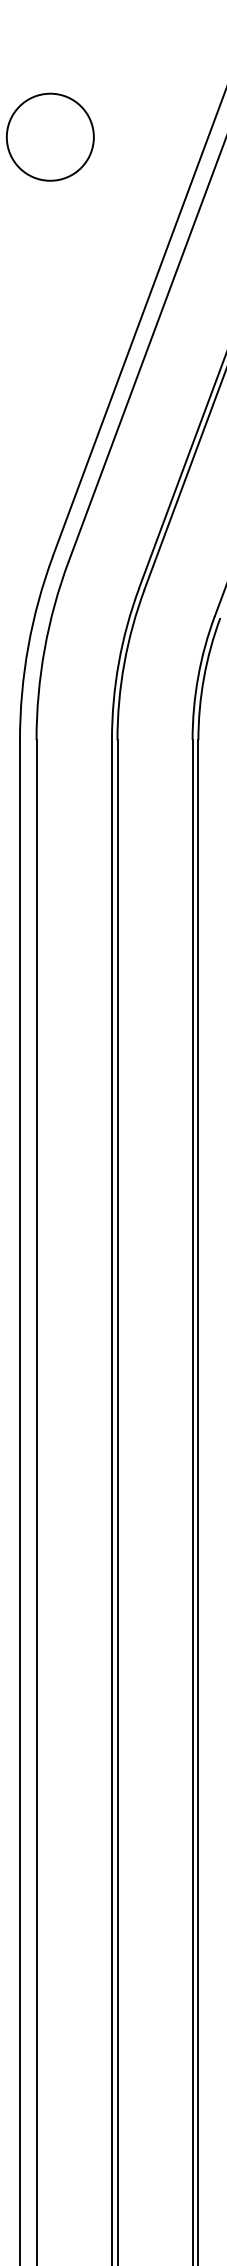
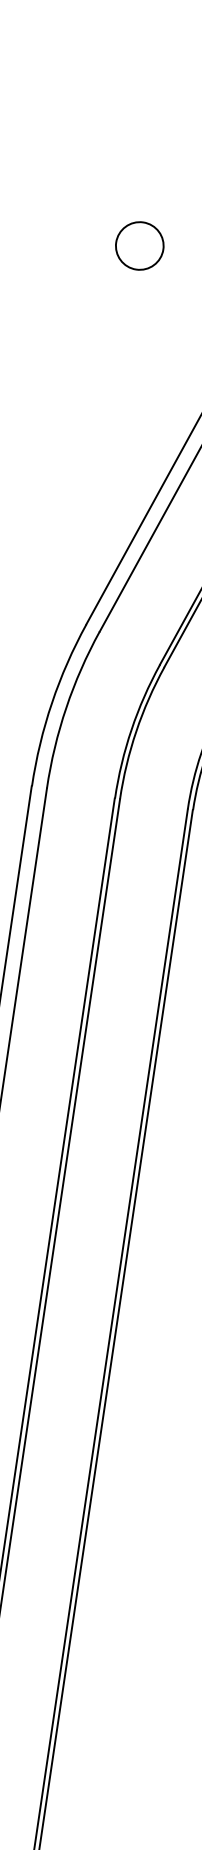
circle: (49, 136) -> (139, 245), size x0.6

